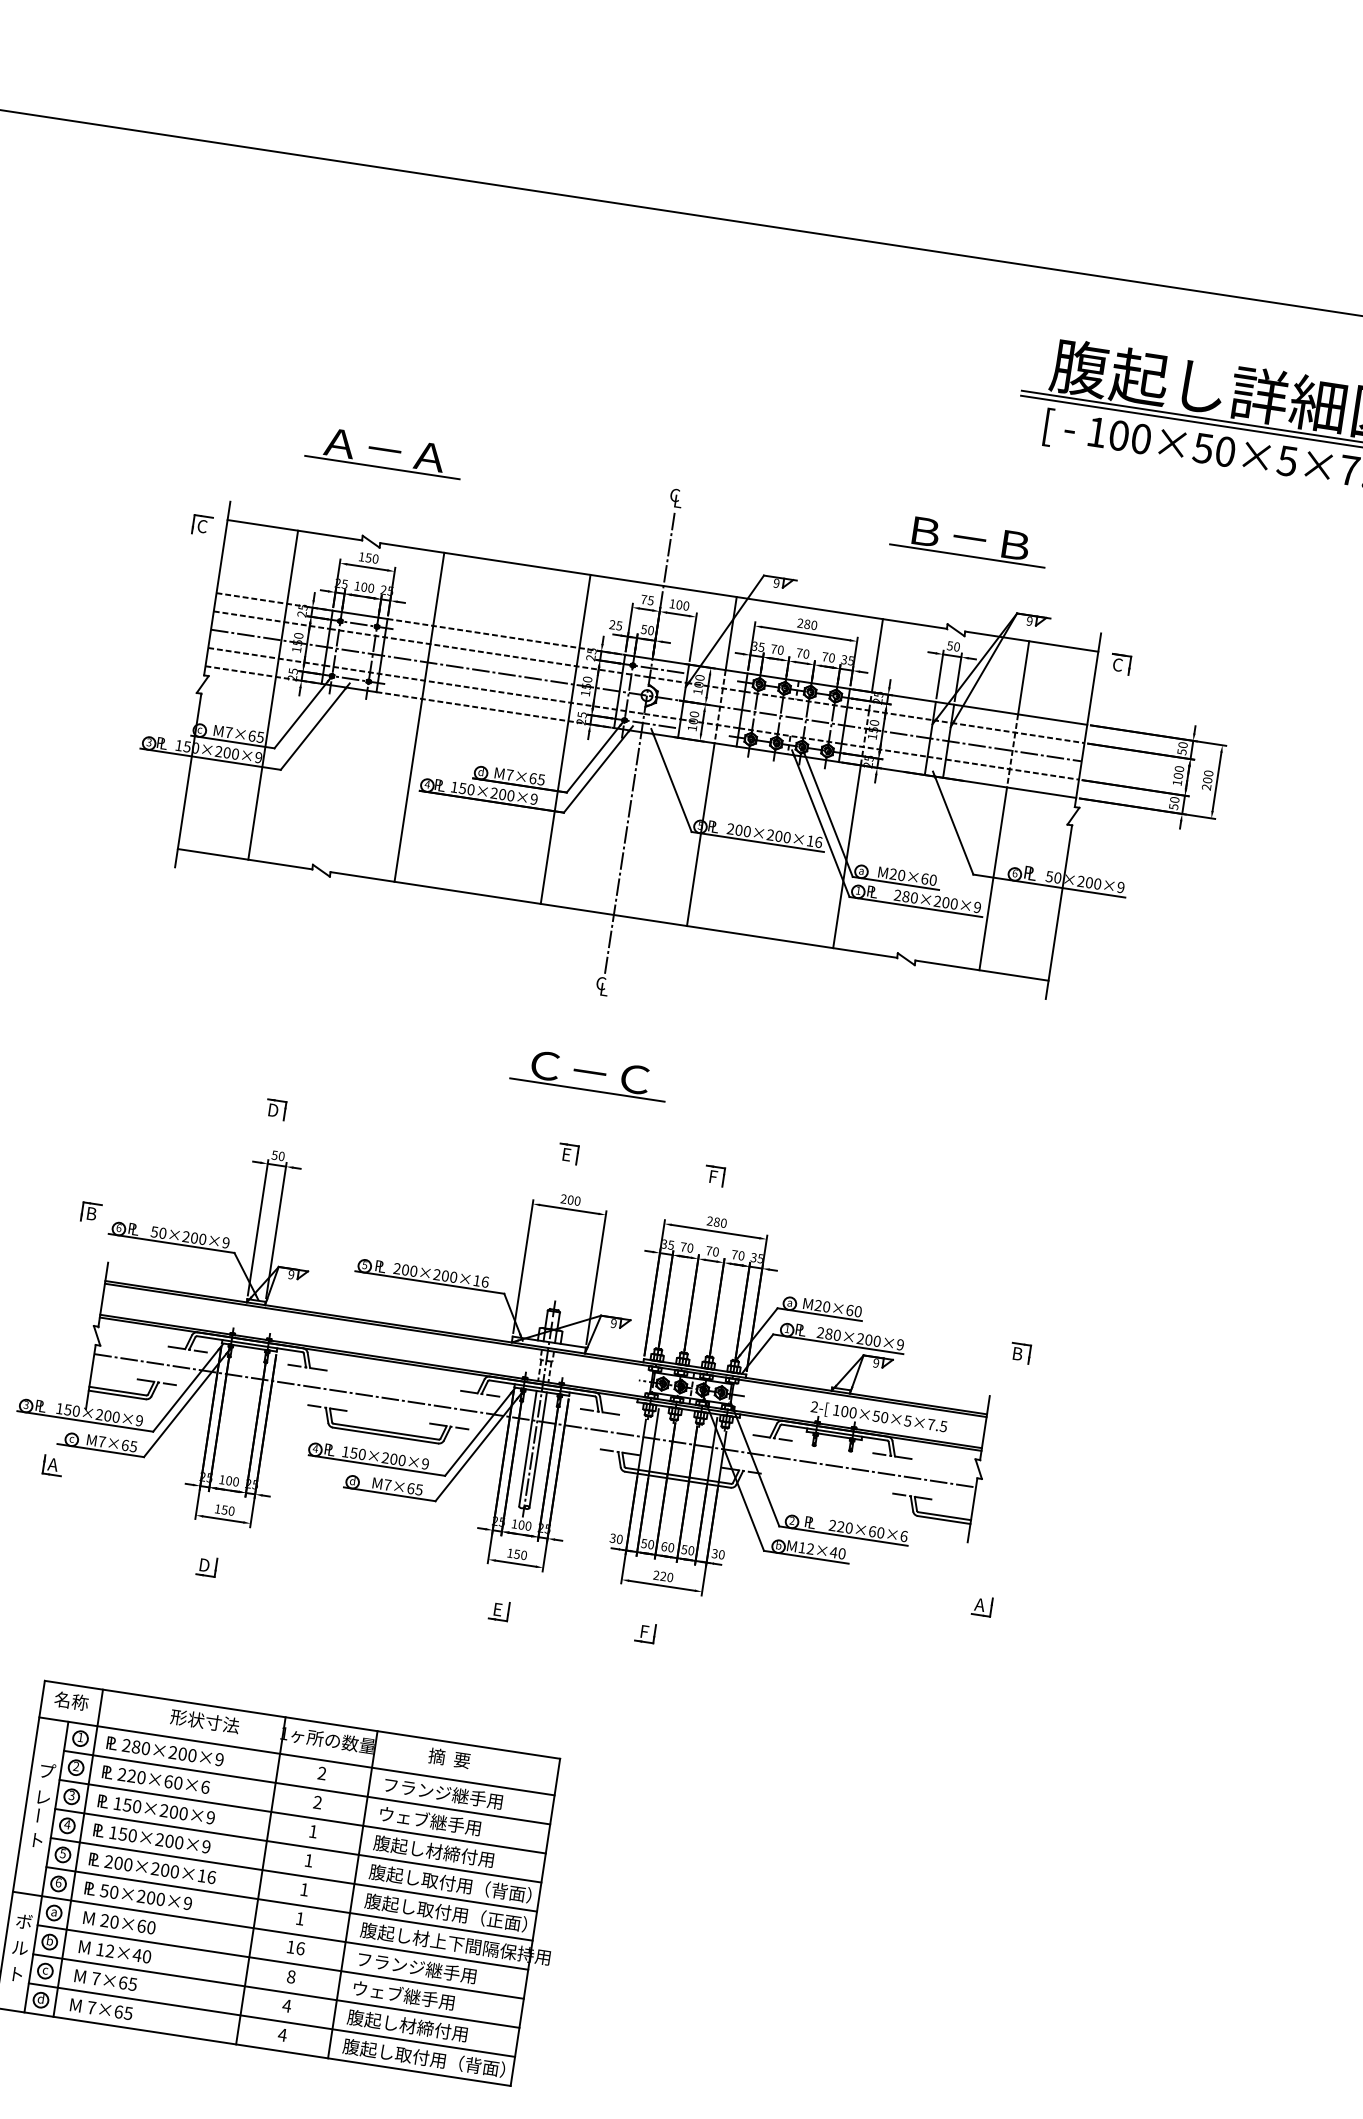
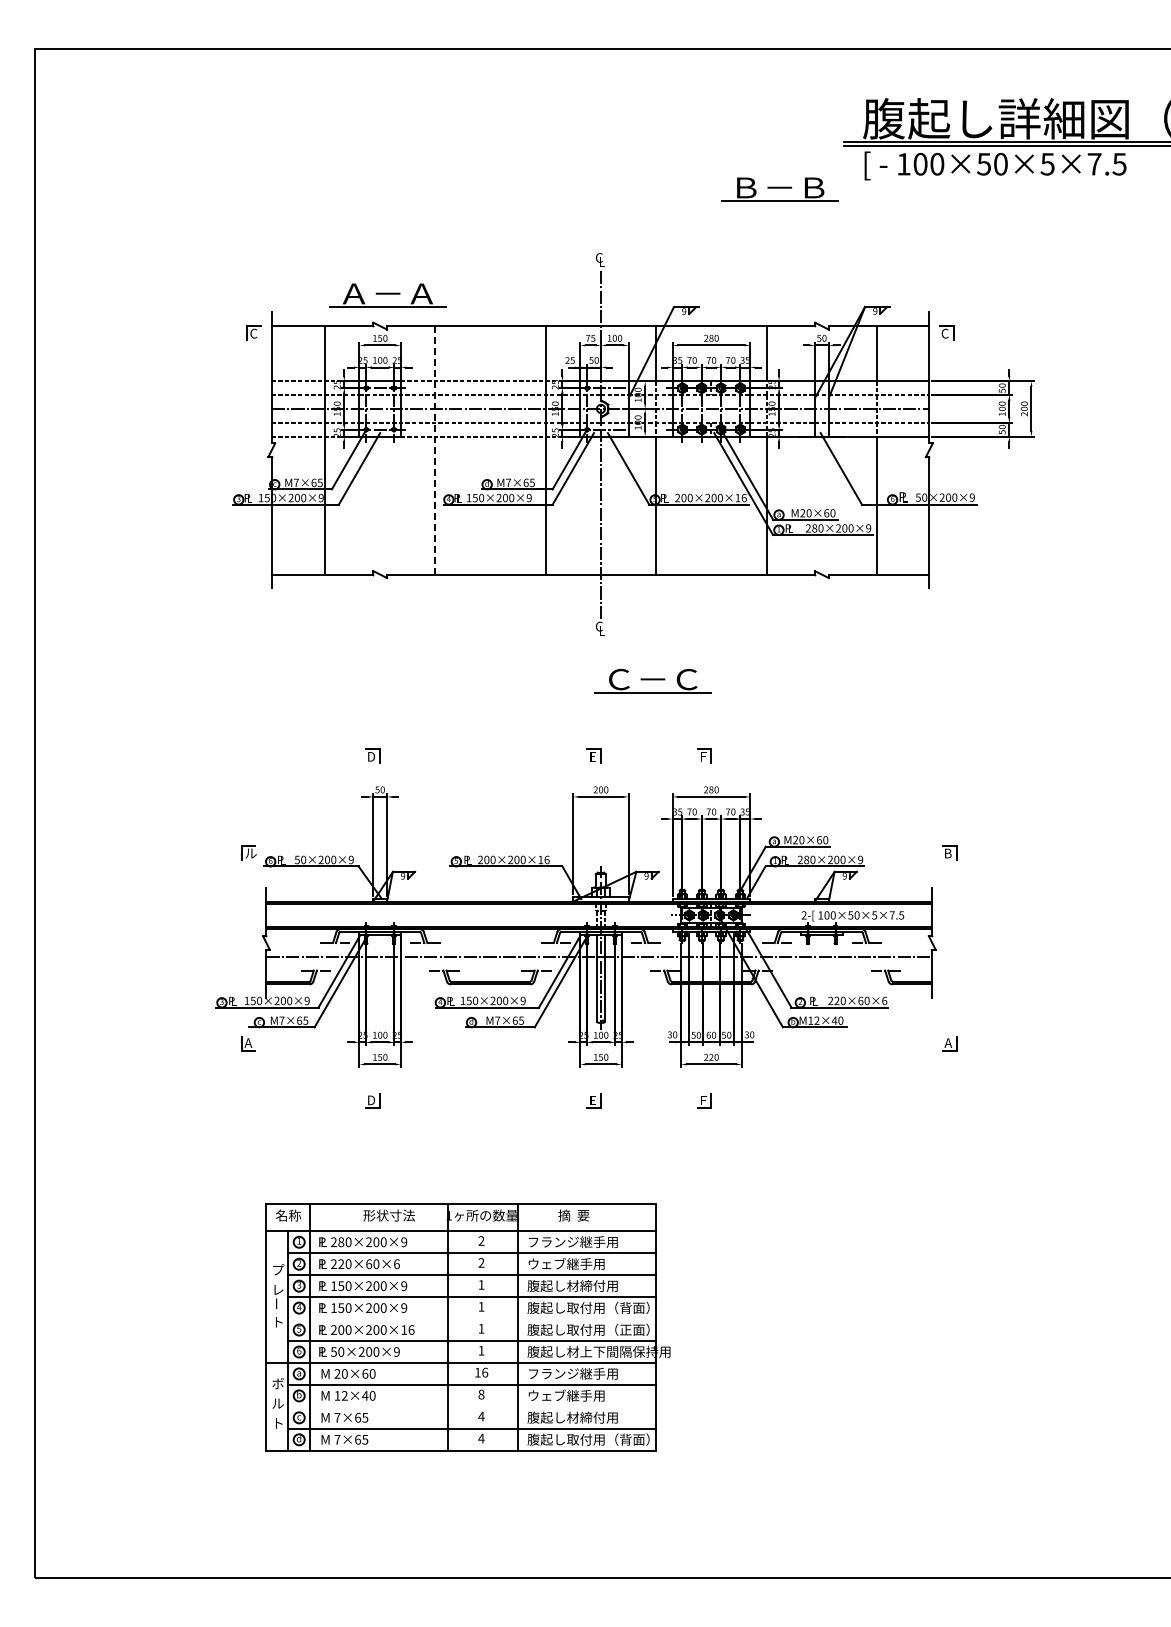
part: (383, 452) -> (387, 295), moved
part: (969, 540) -> (779, 189), moved
line: (419, 717) -> (435, 450), solid -> dashed
part: (588, 1075) -> (652, 681), moved
text: (93, 1214) -> (250, 853), B -> ル
line: (293, 1874) -> (471, 1318), removed
line: (275, 1990) -> (471, 1406), removed

